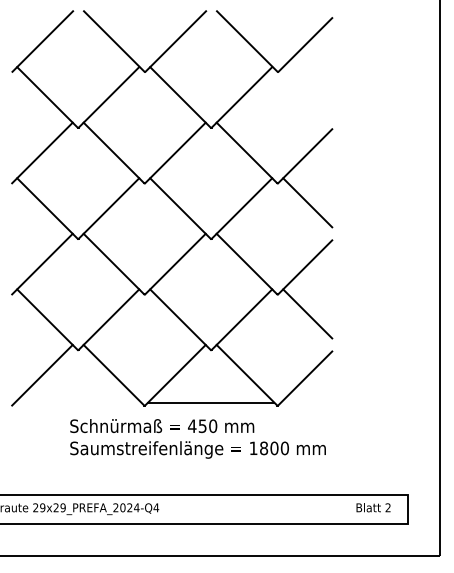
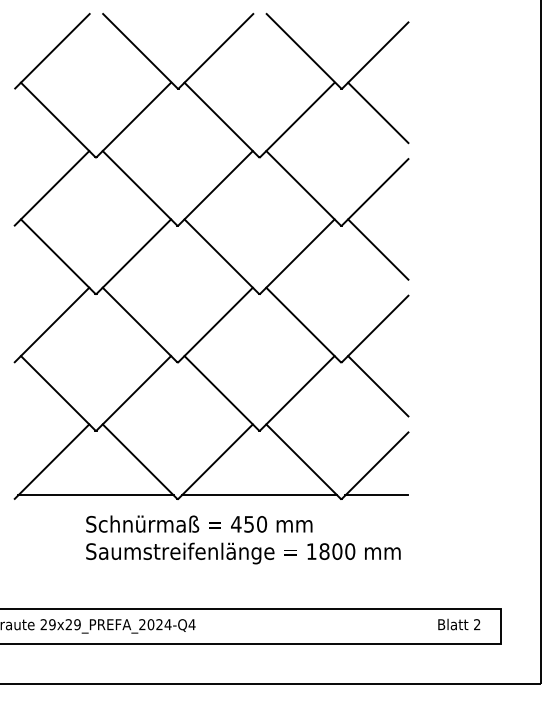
line: (307, 91) -> (377, 112), added
line: (78, 402) -> (96, 495), added
line: (306, 402) -> (376, 495), added

